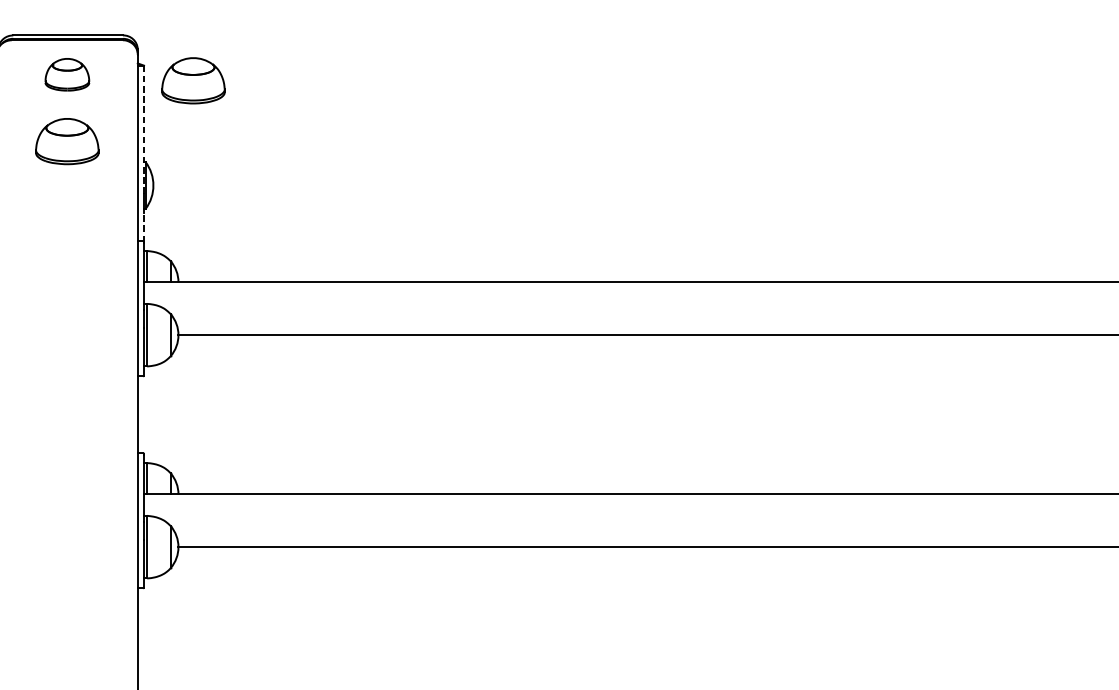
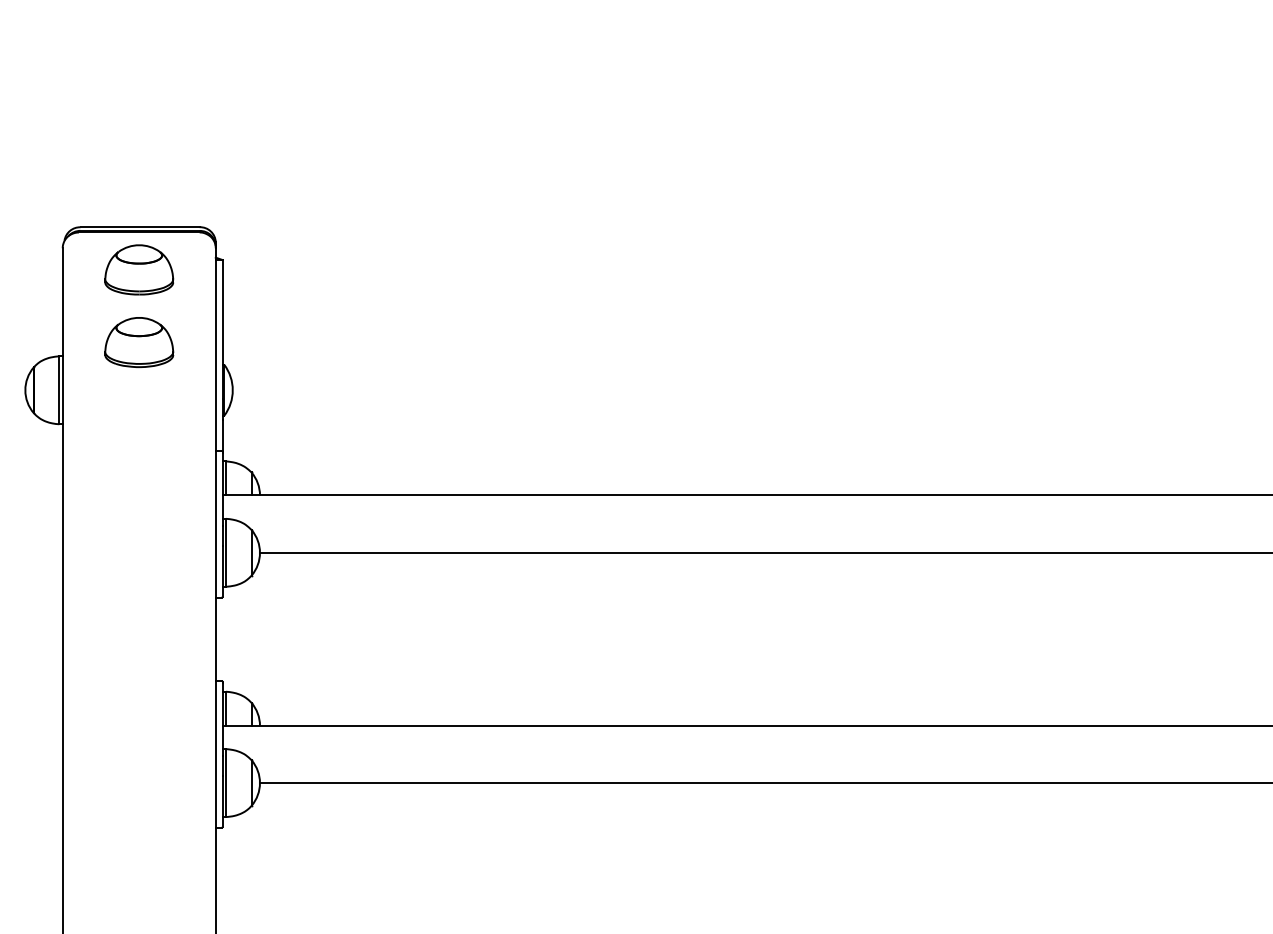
part: (67, 74) -> (139, 269), size x1.43
part: (193, 80) -> (276, 276), removed
line: (143, 129) -> (222, 329), dashed -> solid
line: (143, 227) -> (222, 435), dashed -> solid

